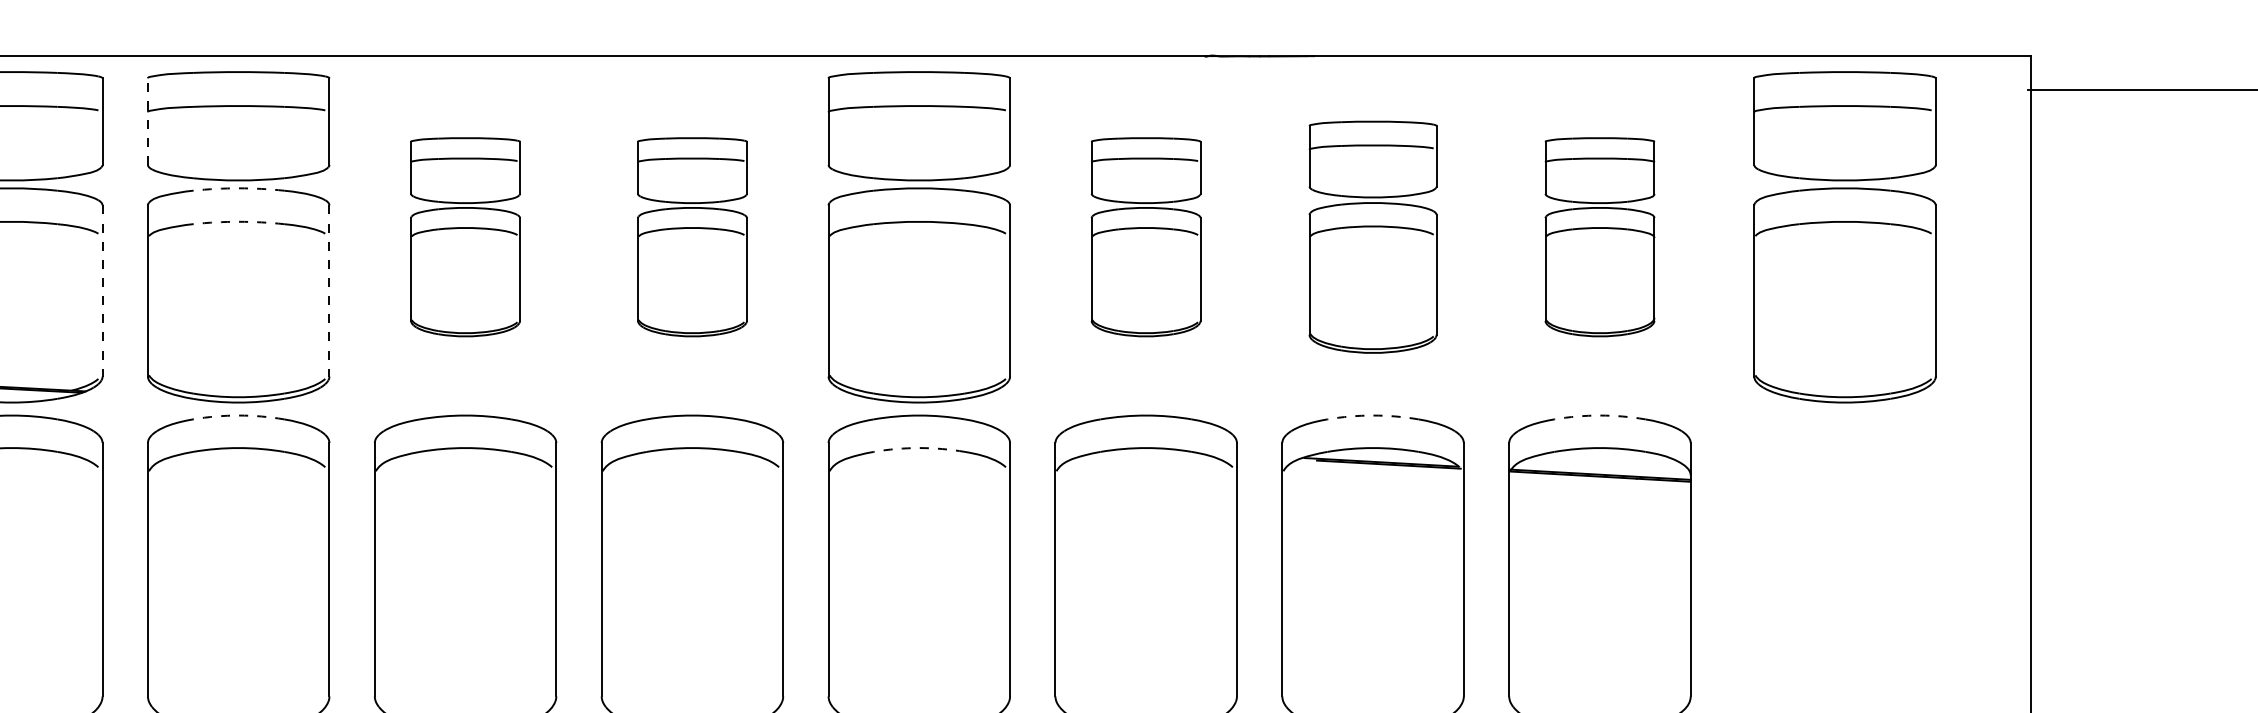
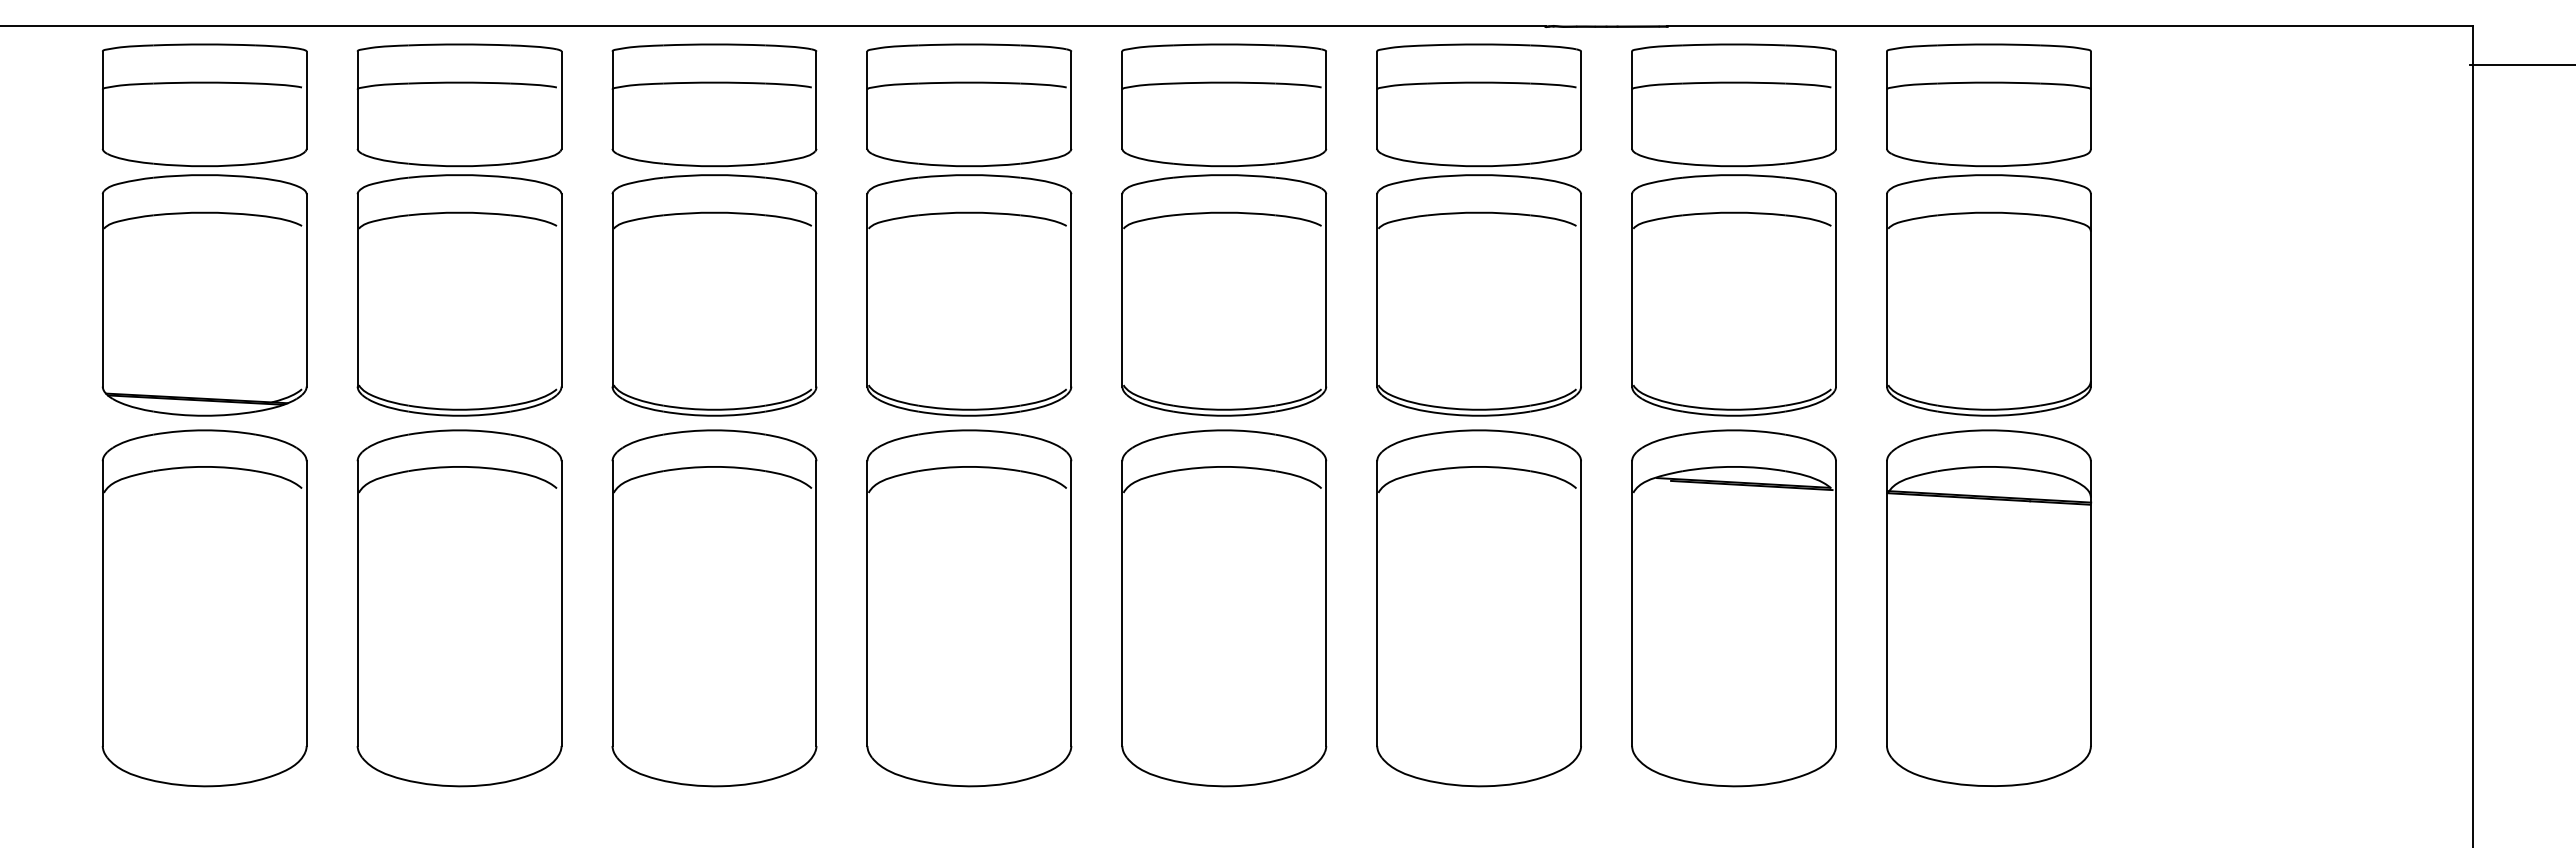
line: (147, 121) -> (357, 100), dashed -> solid
arc: (238, 188) -> (459, 175), dashed -> solid
arc: (238, 221) -> (459, 212), dashed -> solid
part: (465, 236) -> (714, 229), size x1.67
part: (692, 236) -> (969, 229), size x1.67
part: (1145, 236) -> (1478, 229), size x1.67
part: (1372, 236) -> (1733, 229), size x1.43
part: (1599, 236) -> (1988, 229), size x1.67
part: (1845, 236) -> (2264, 229), removed
line: (102, 291) -> (306, 290), dashed -> solid
line: (329, 291) -> (561, 290), dashed -> solid
arc: (238, 415) -> (459, 430), dashed -> solid
arc: (1373, 415) -> (1734, 430), dashed -> solid
arc: (1599, 415) -> (1988, 430), dashed -> solid
arc: (919, 447) -> (1224, 466), dashed -> solid

